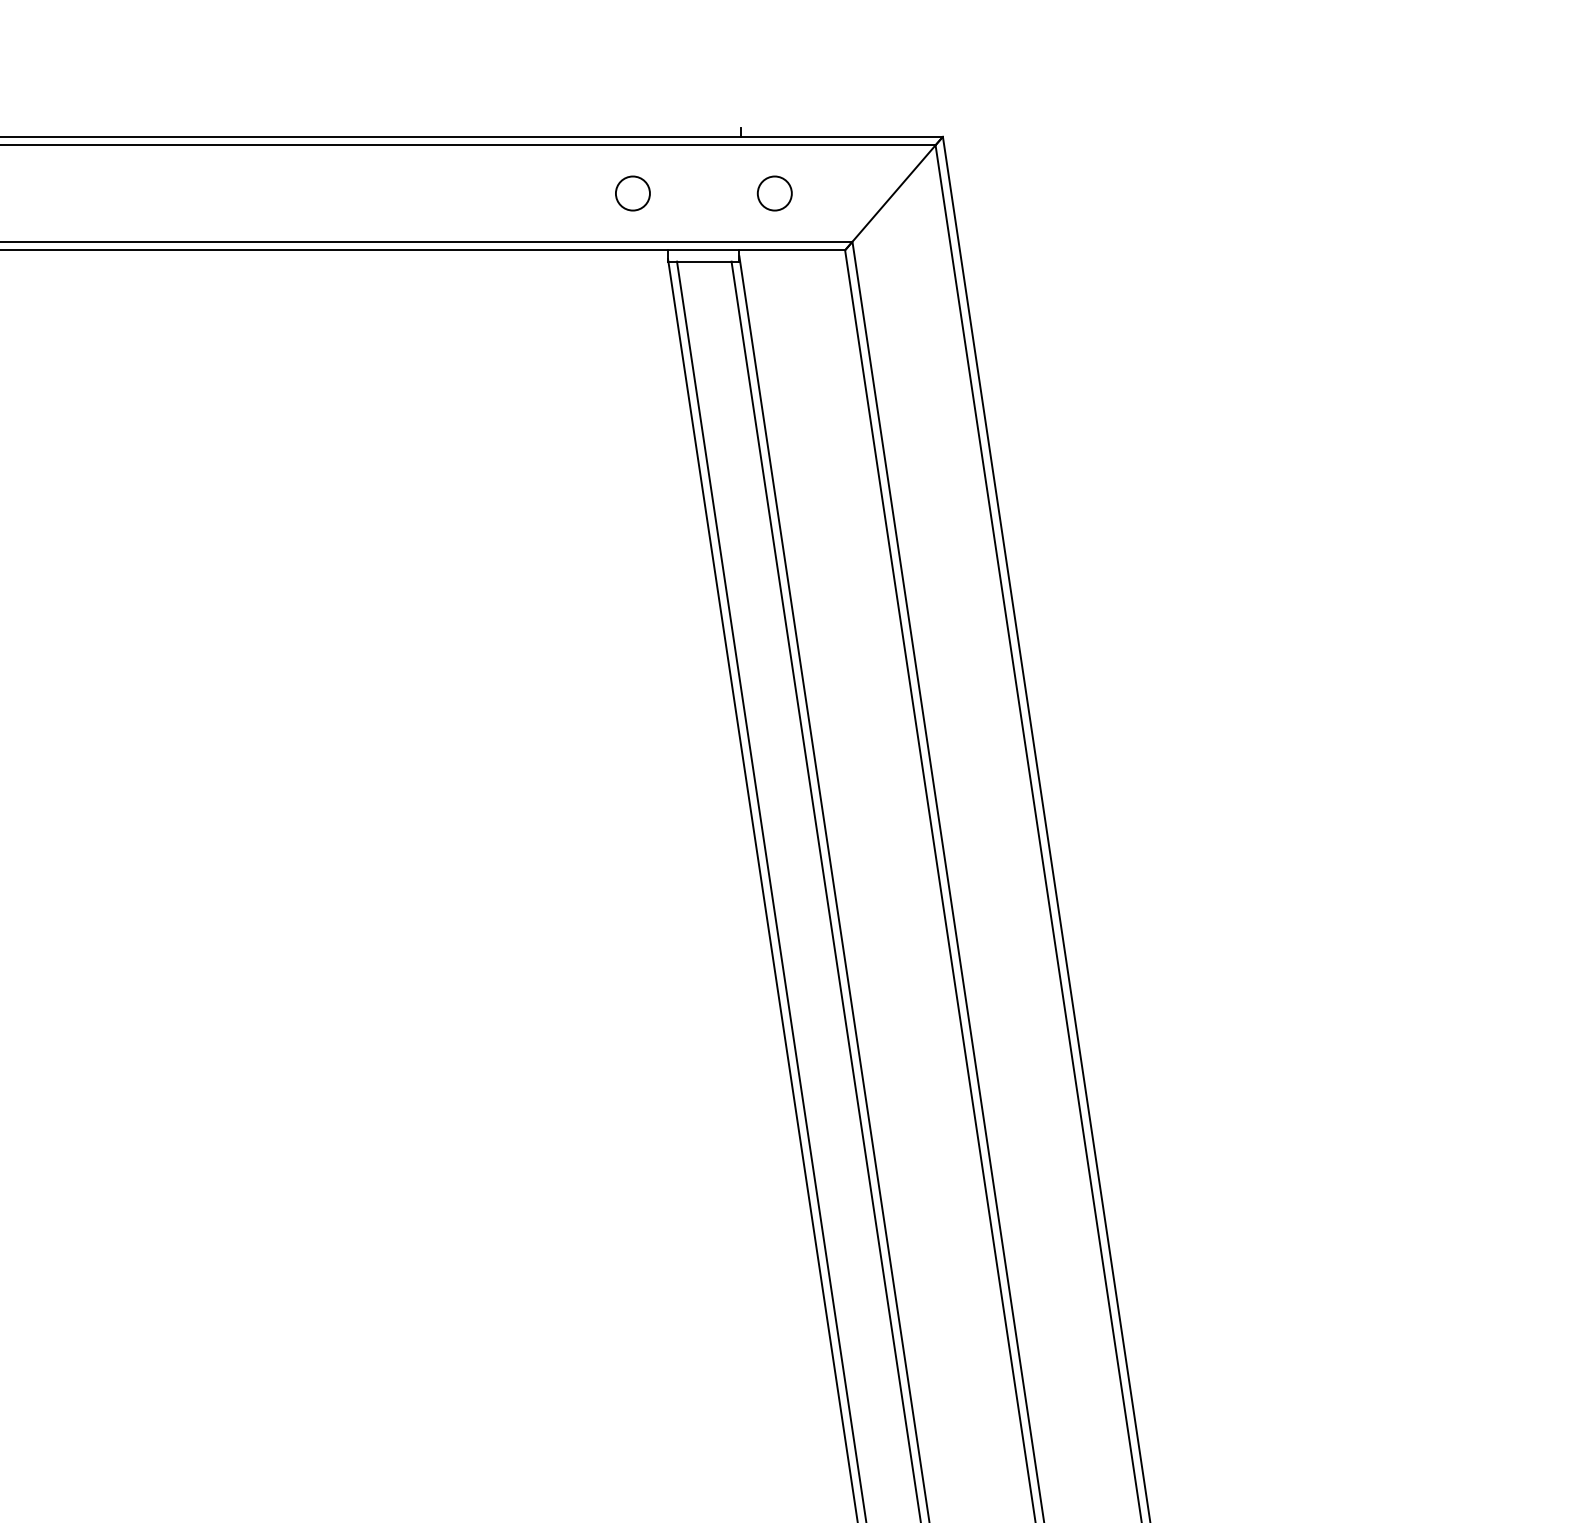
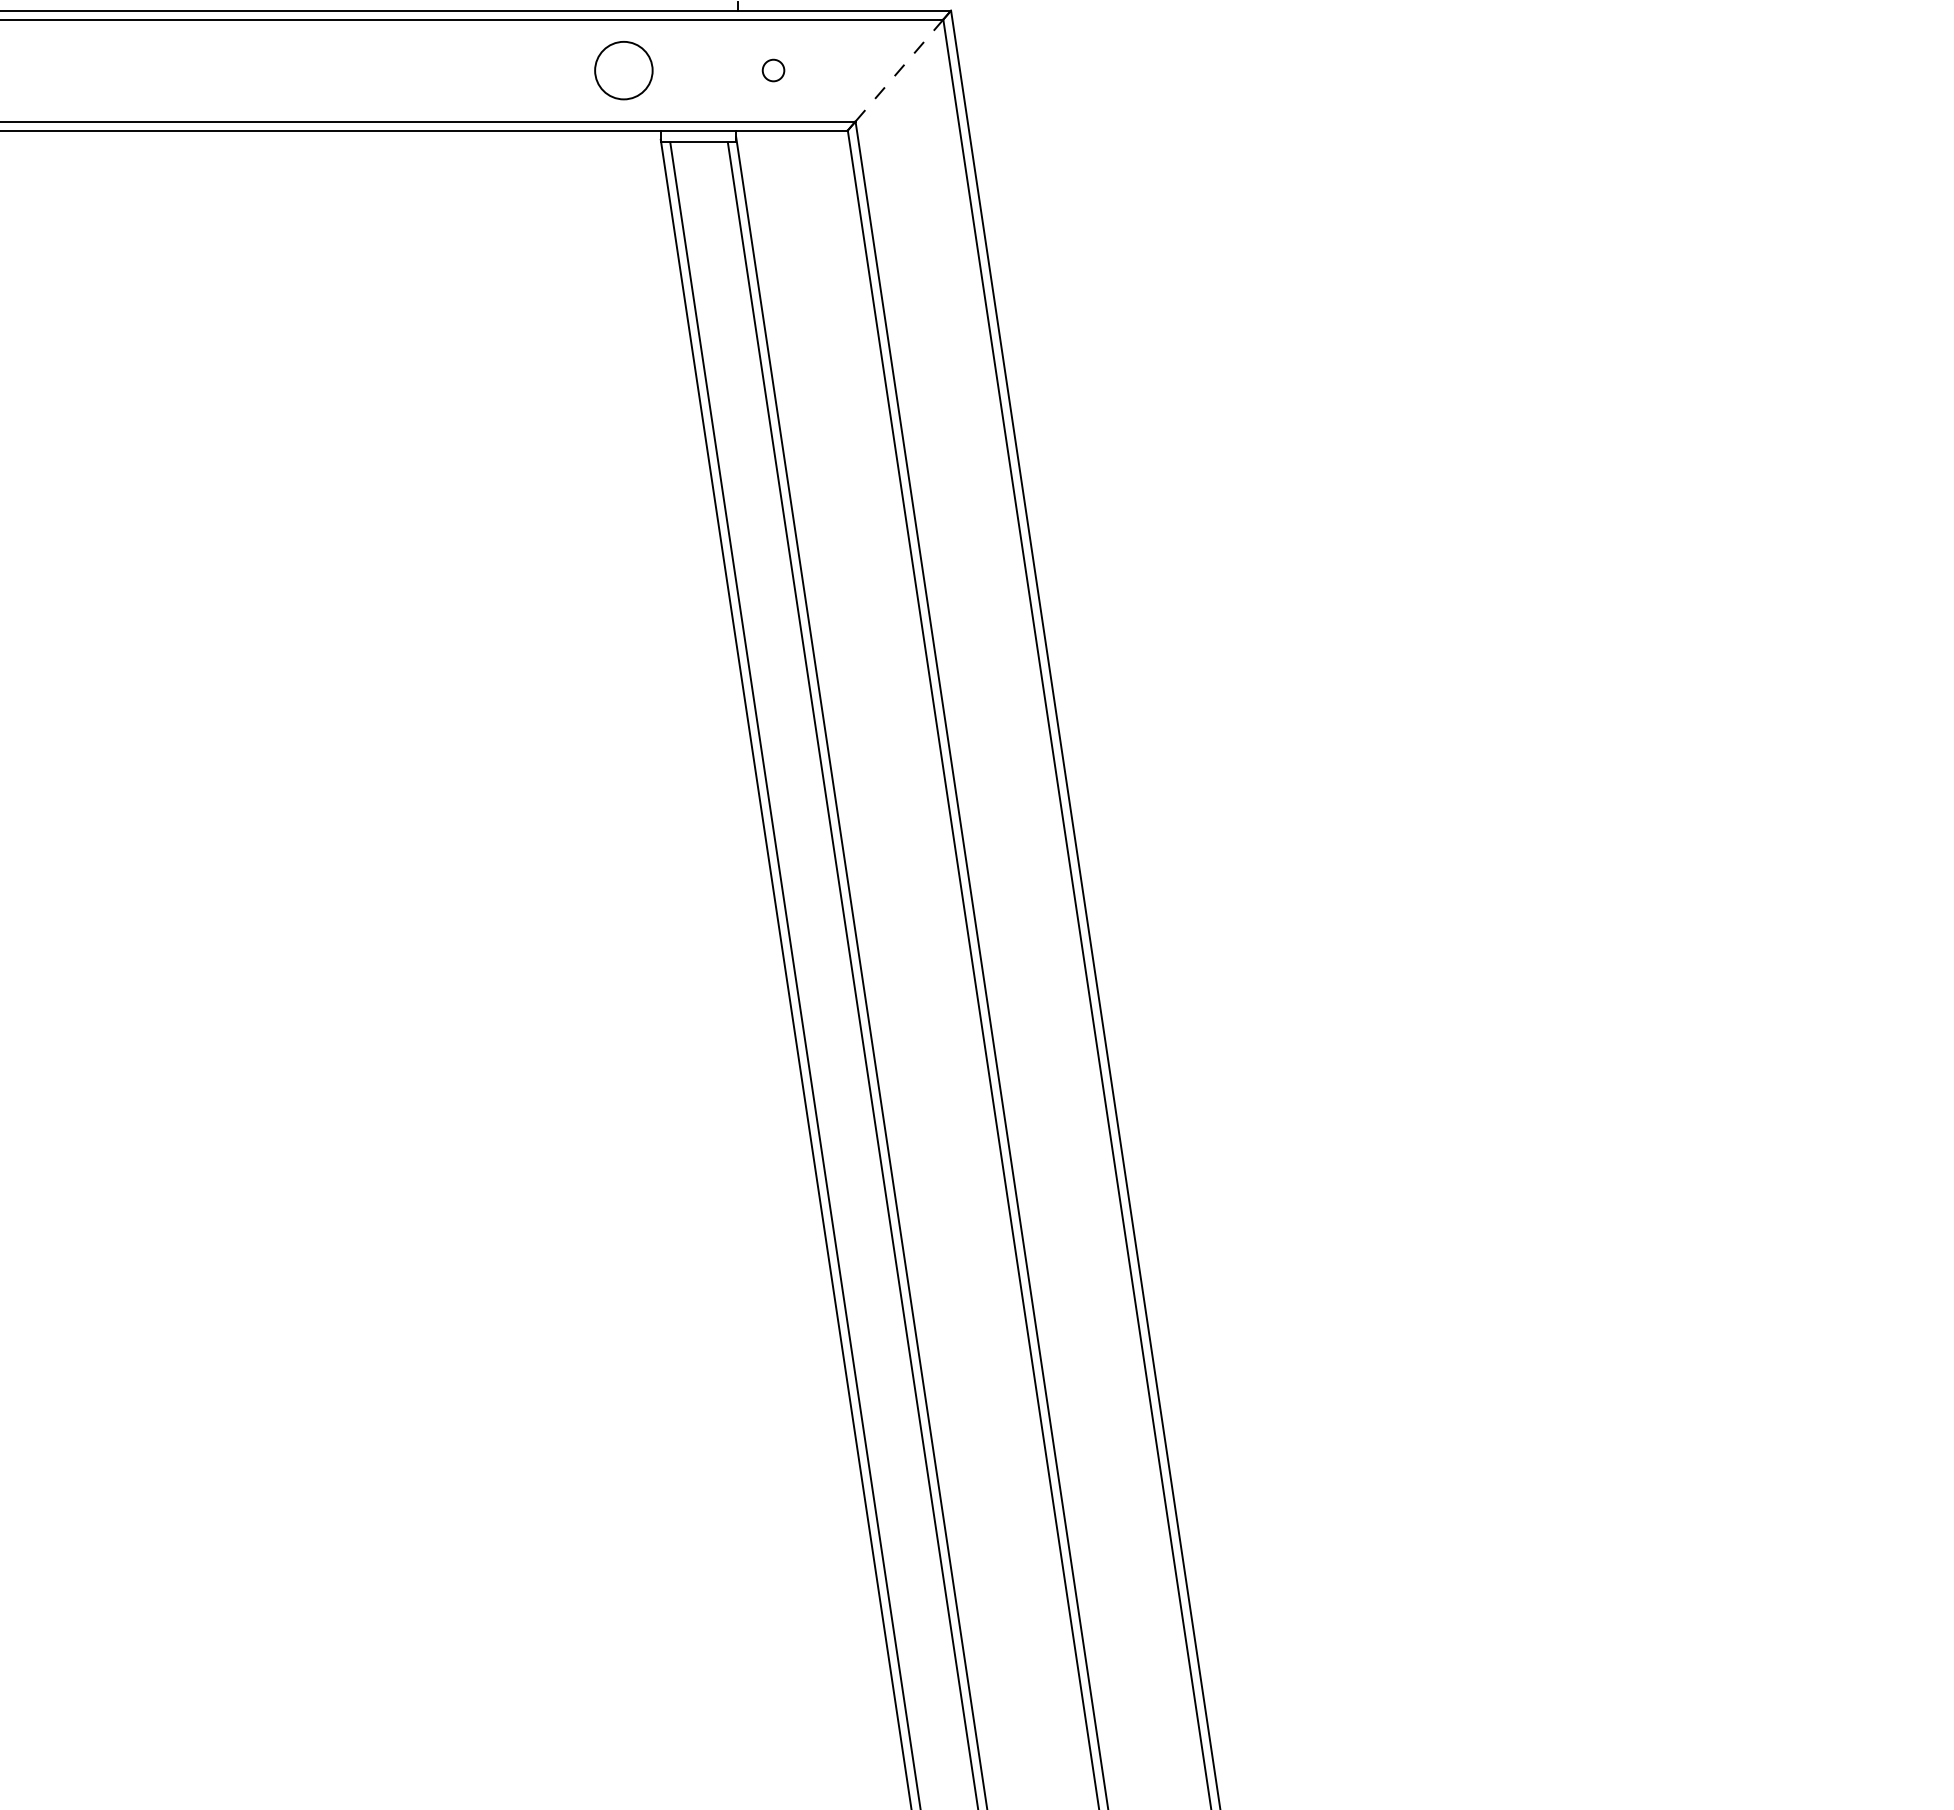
circle: (632, 193) -> (623, 70), size x1.6
circle: (774, 193) -> (773, 70), size x0.6
line: (894, 193) -> (899, 70), solid -> dashed

